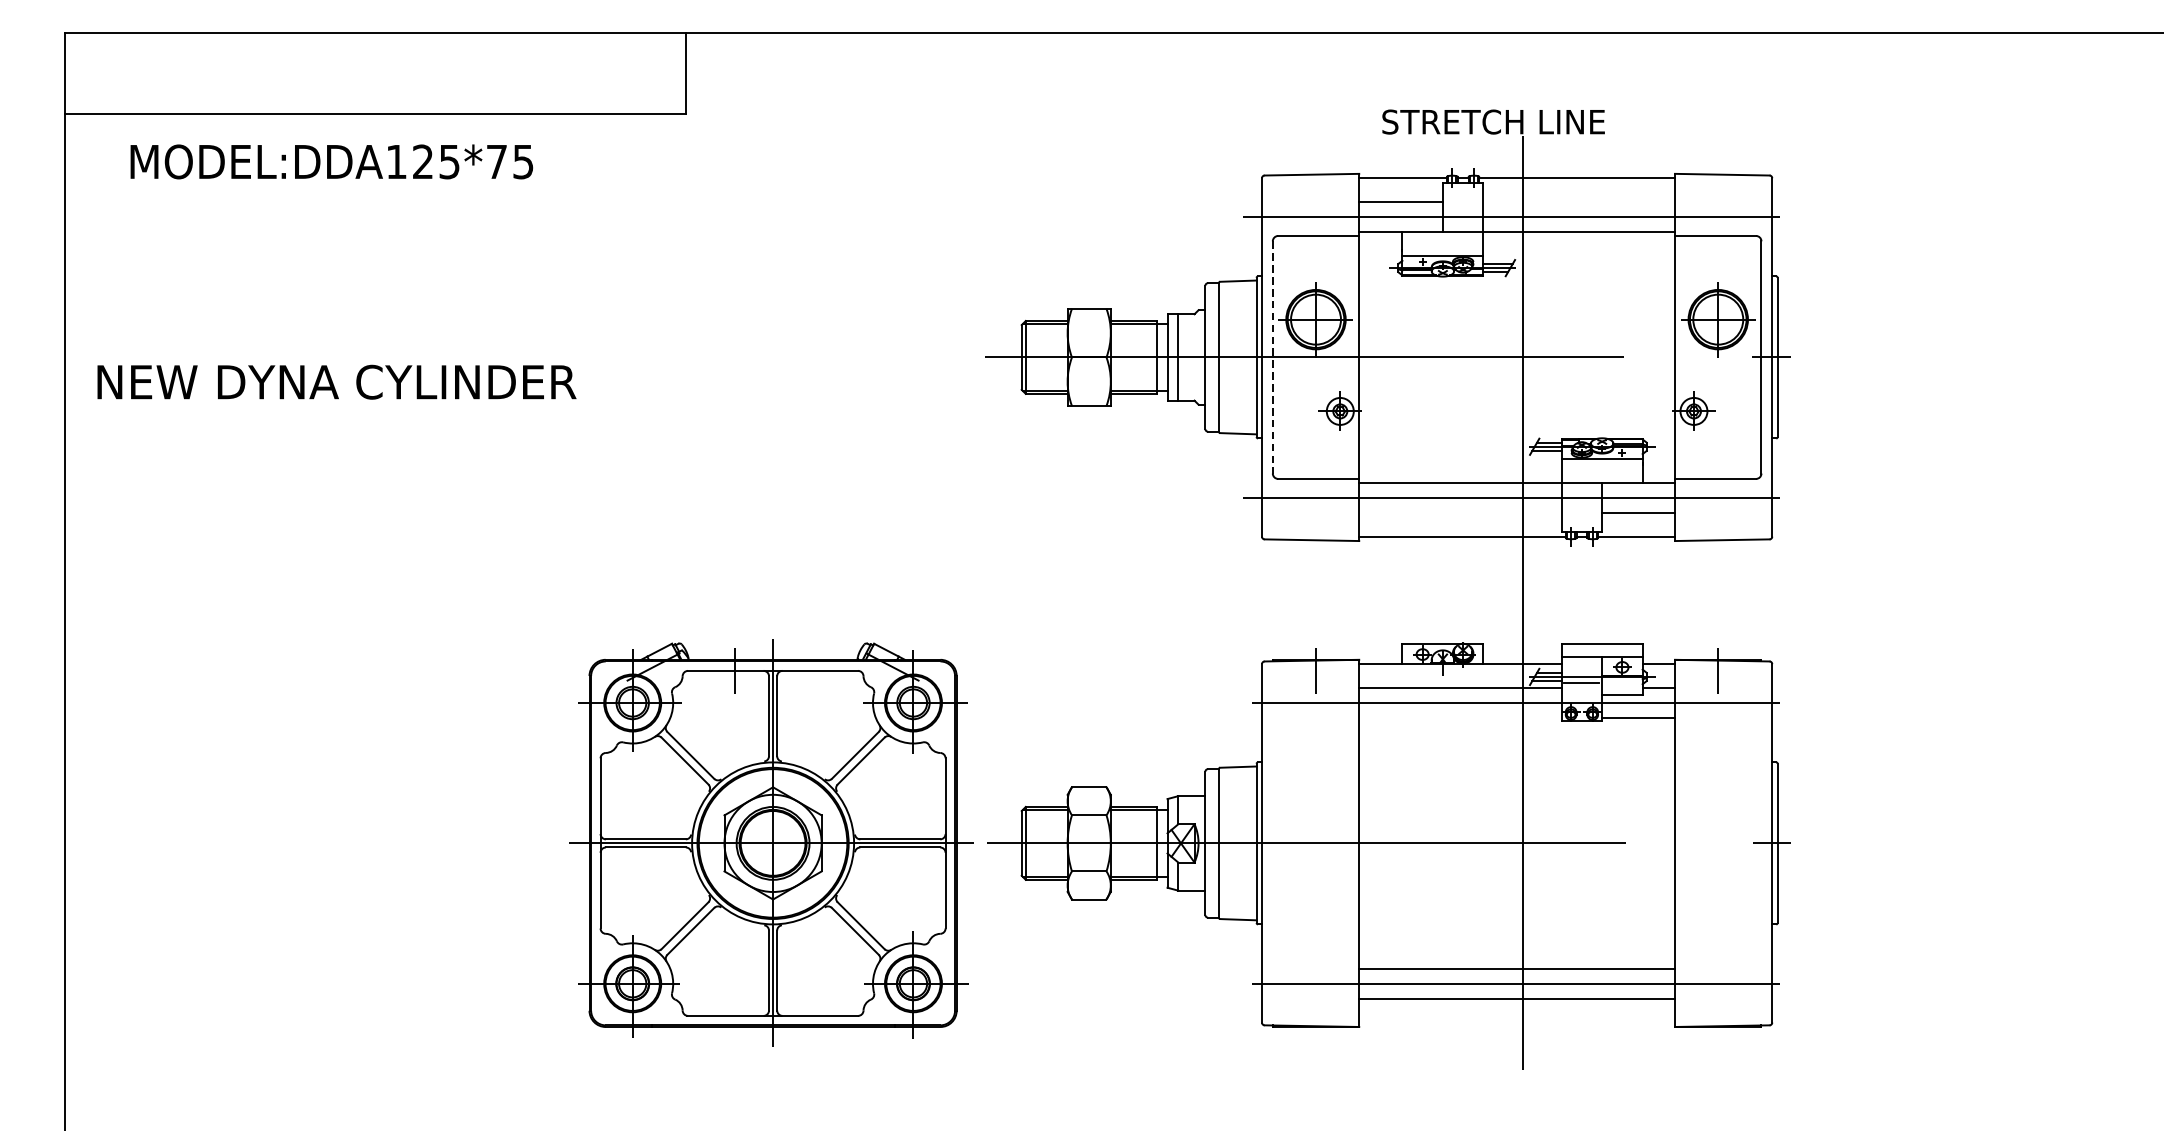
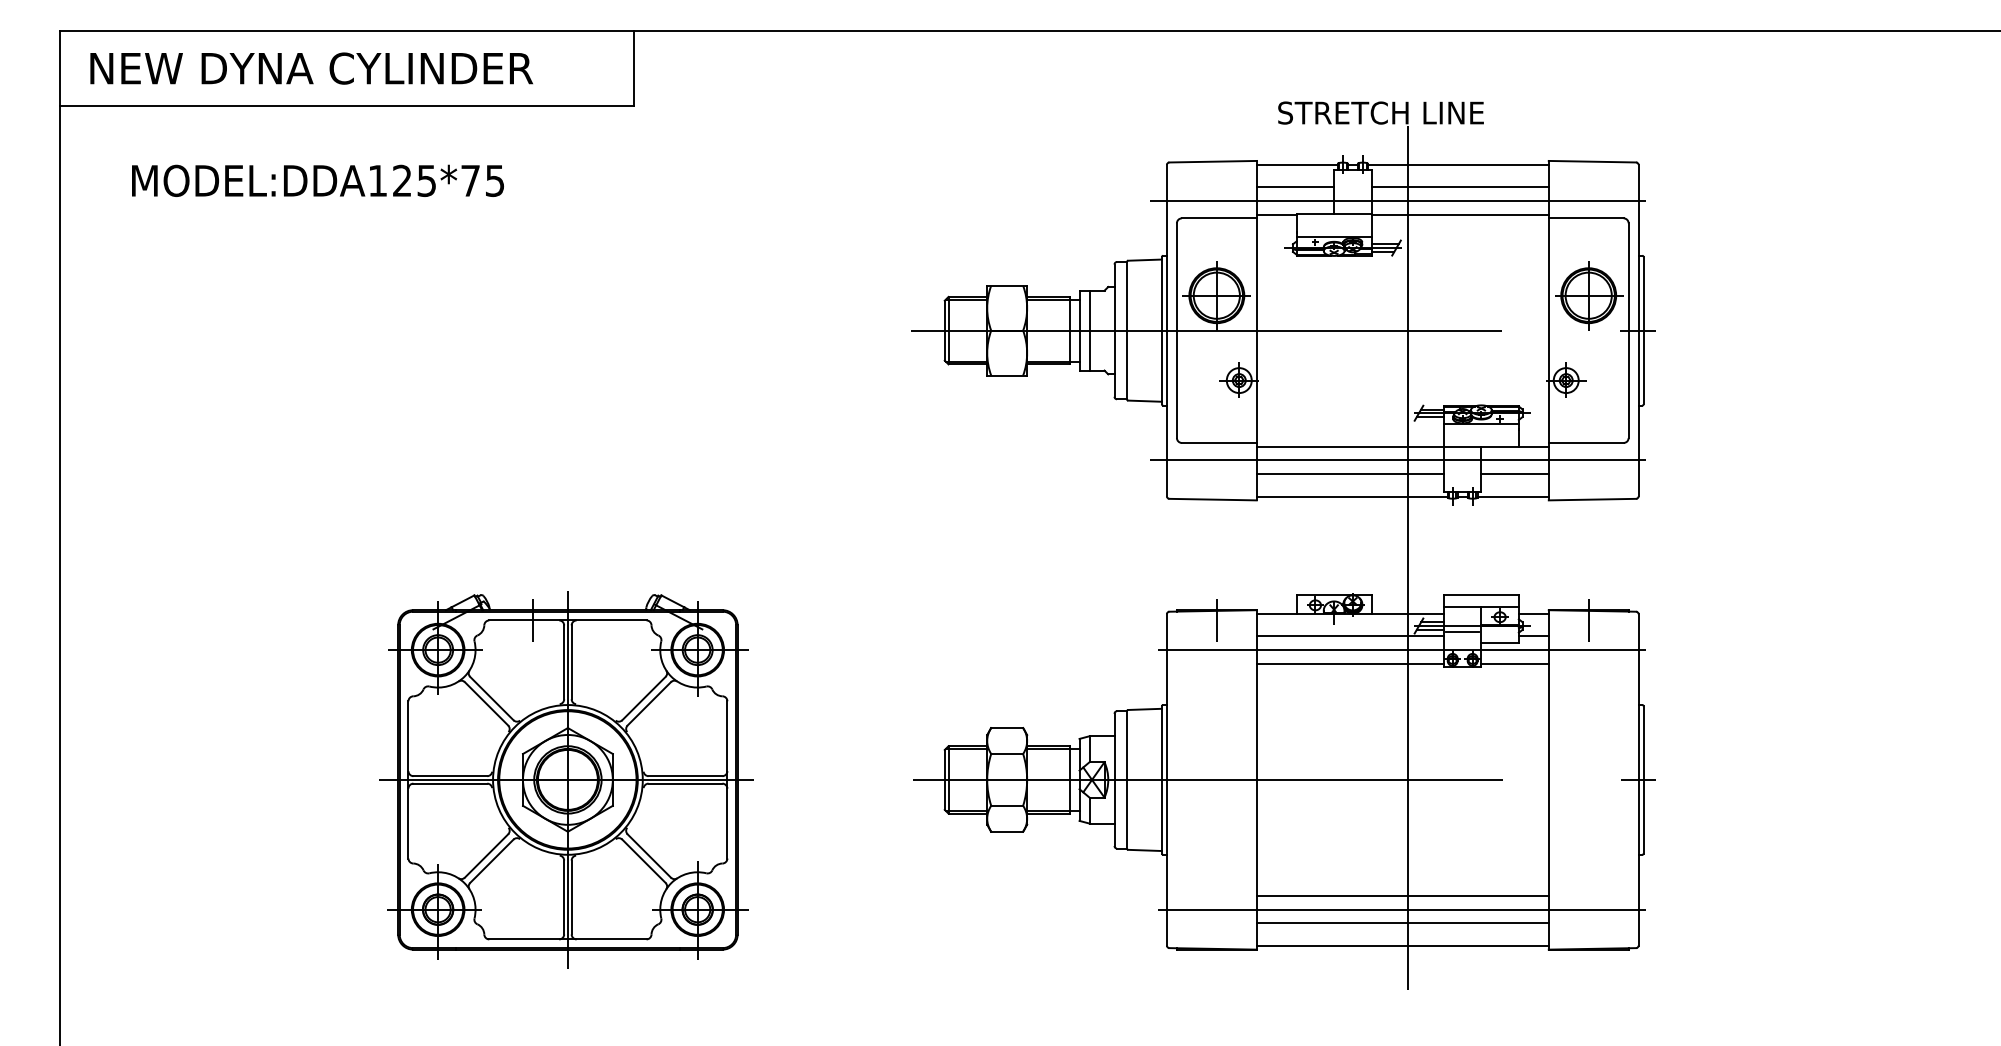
text: (331, 161) -> (317, 180), moved
line: (1578, 202) -> (1459, 187), added
line: (1272, 358) -> (1176, 331), dashed -> solid
text: (336, 382) -> (311, 68), moved
line: (1459, 513) -> (1349, 474), added
line: (1459, 717) -> (1349, 663), added
part: (771, 842) -> (566, 779), moved
line: (1516, 1022) -> (1402, 945), added

